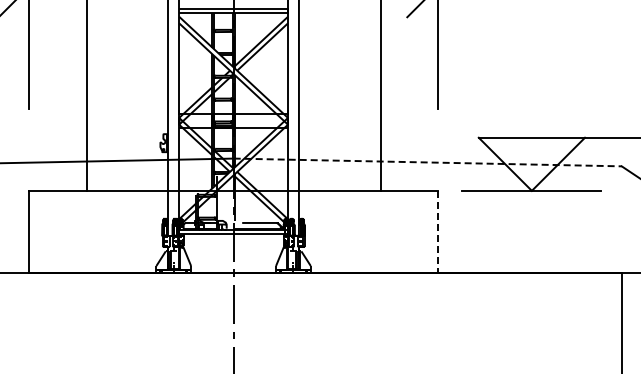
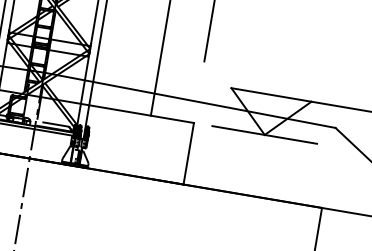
line: (428, 162) -> (190, 100), dashed -> solid
line: (437, 231) -> (188, 153), dashed -> solid

